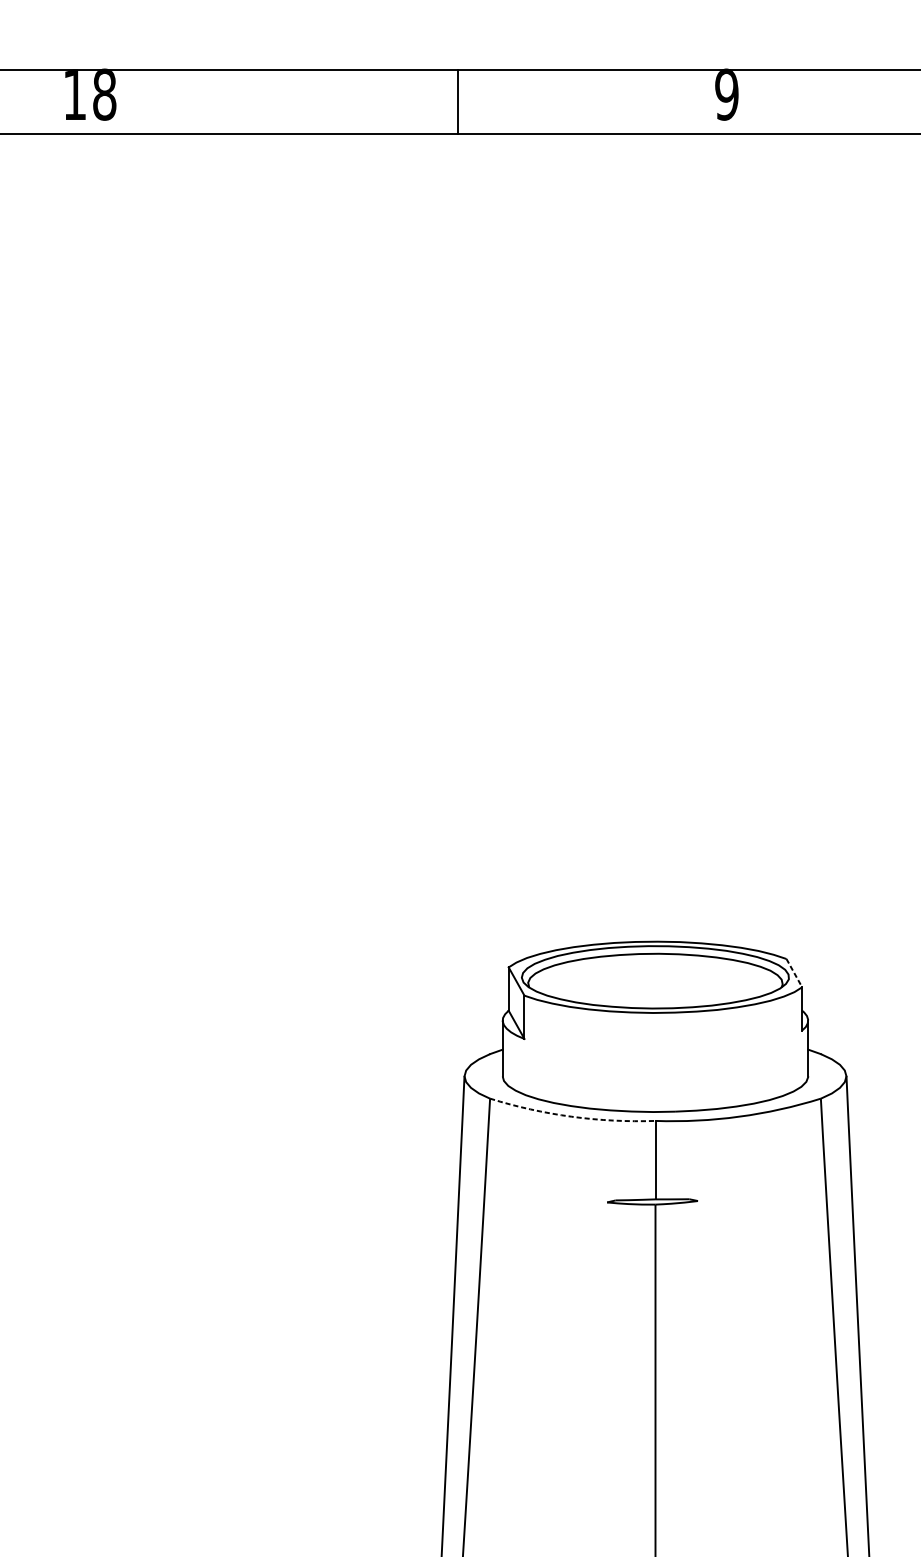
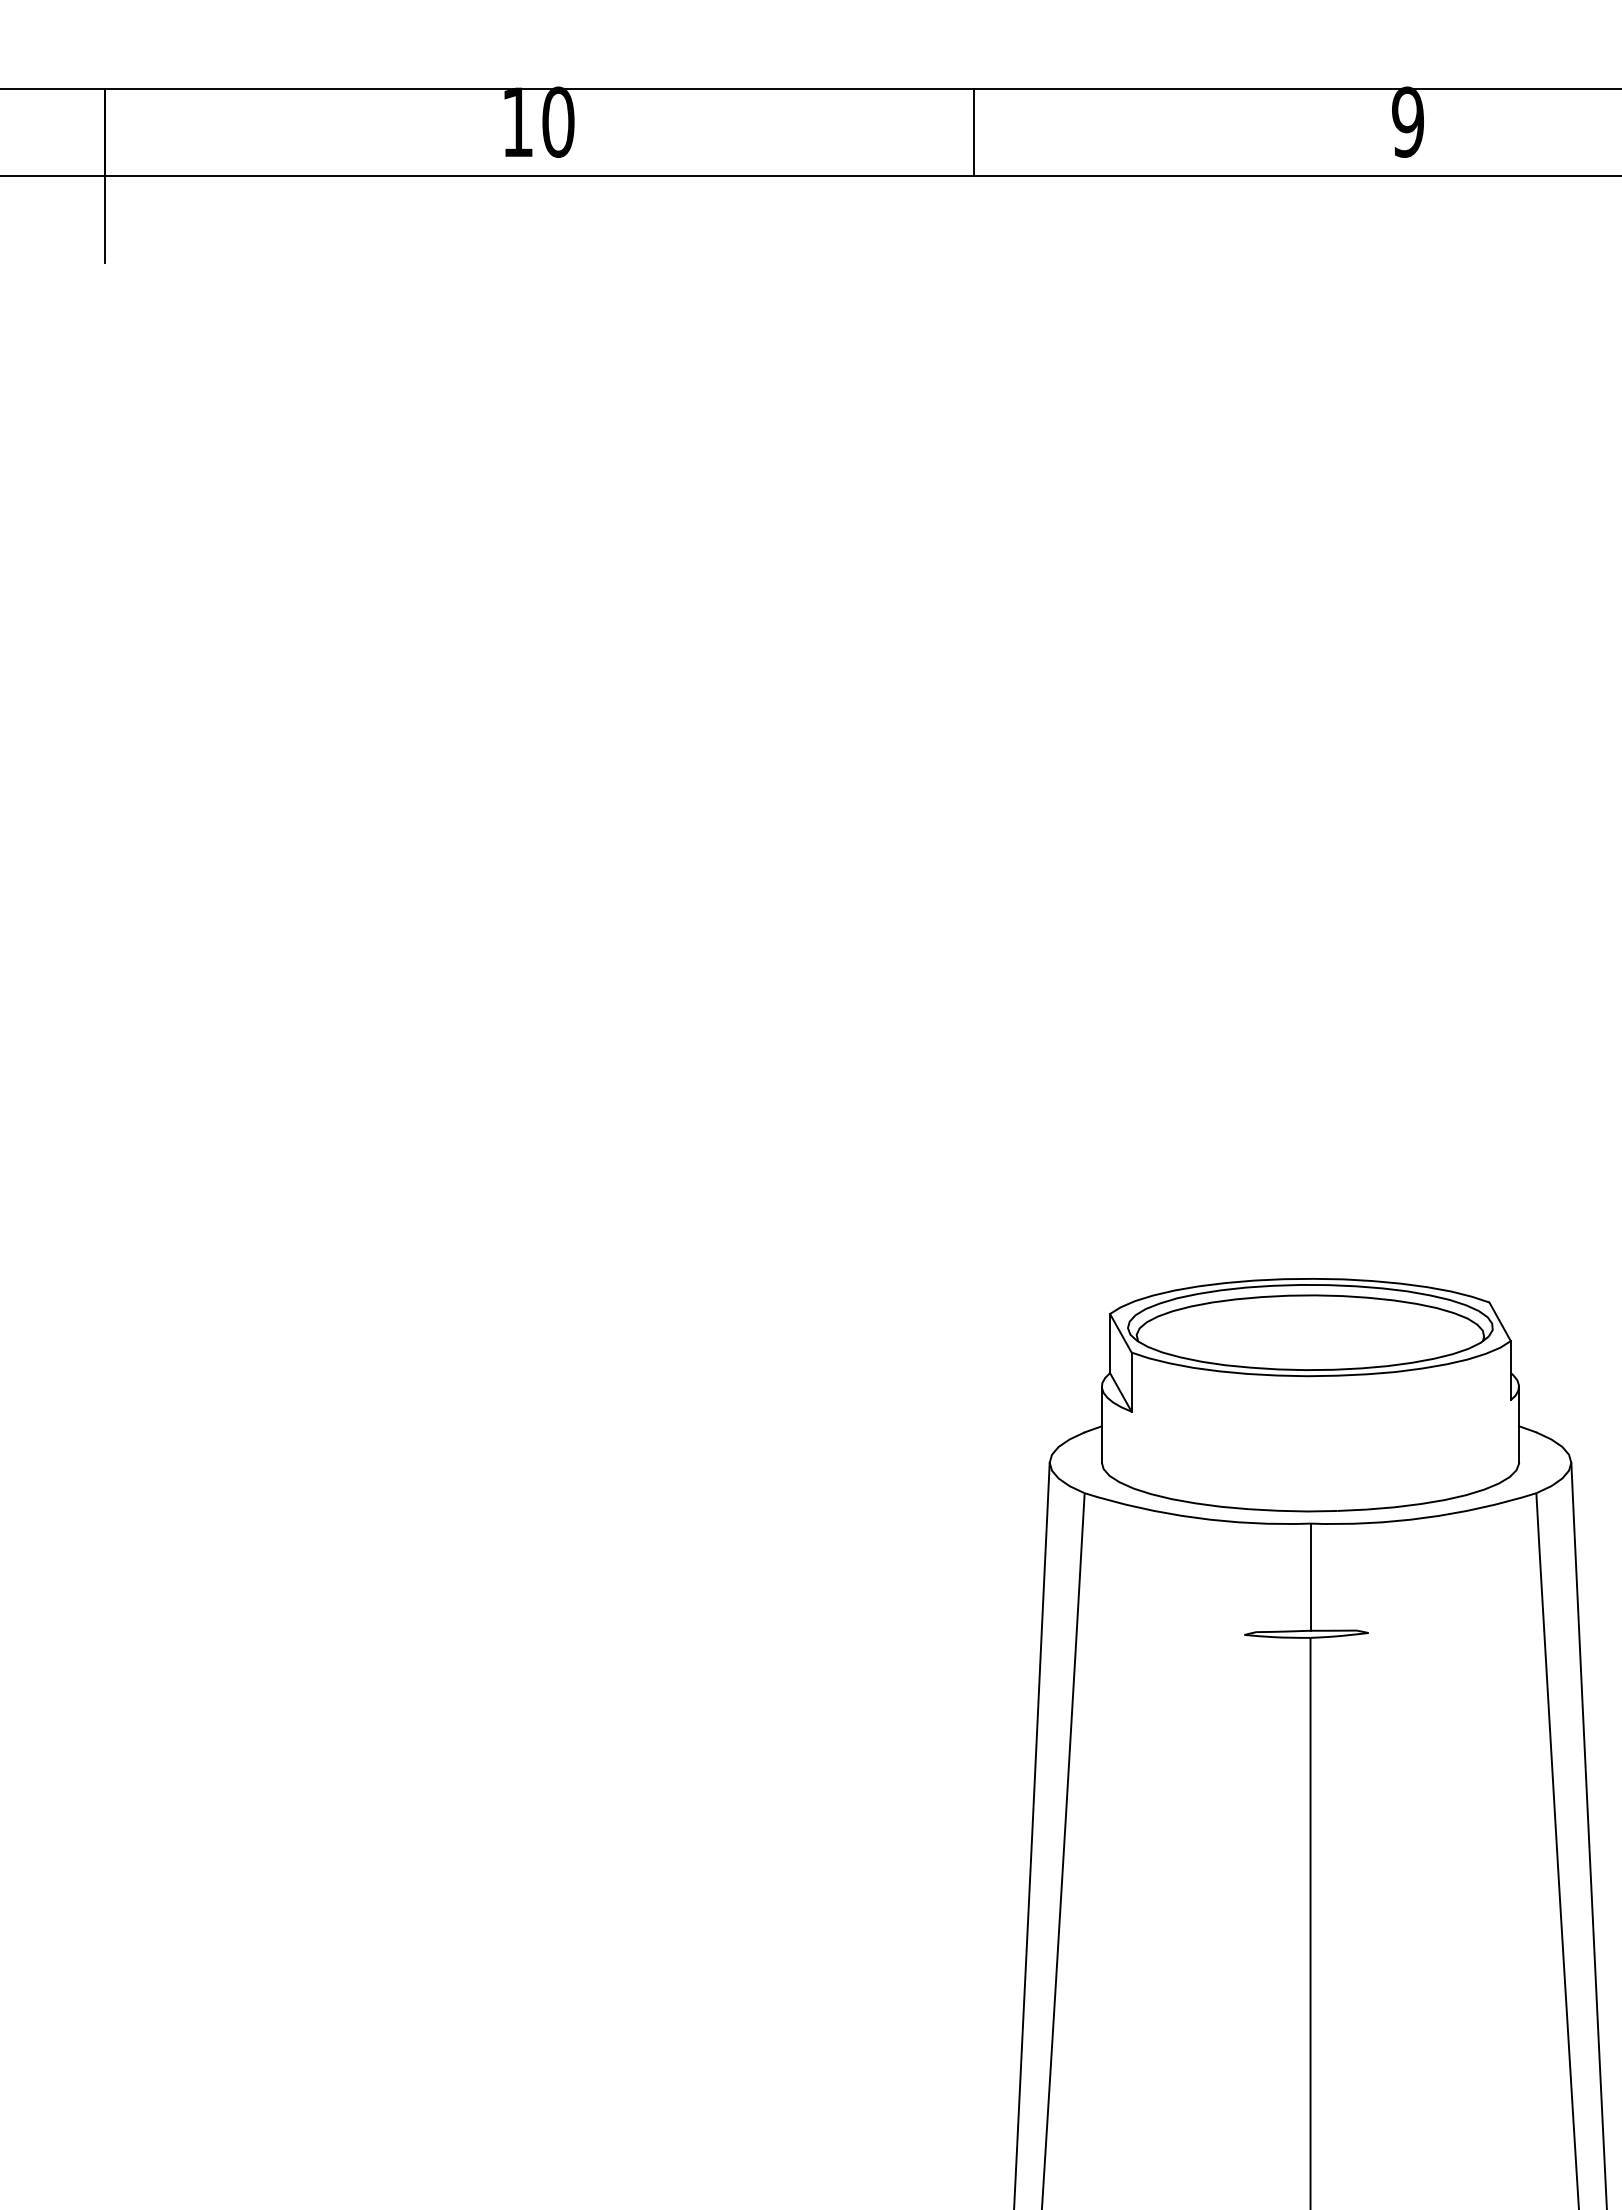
text: (104, 94) -> (558, 121), 18 -> 10
line: (457, 101) -> (974, 131), moved
line: (794, 973) -> (1500, 1322), dashed -> solid
arc: (571, 1116) -> (1196, 1517), dashed -> solid

